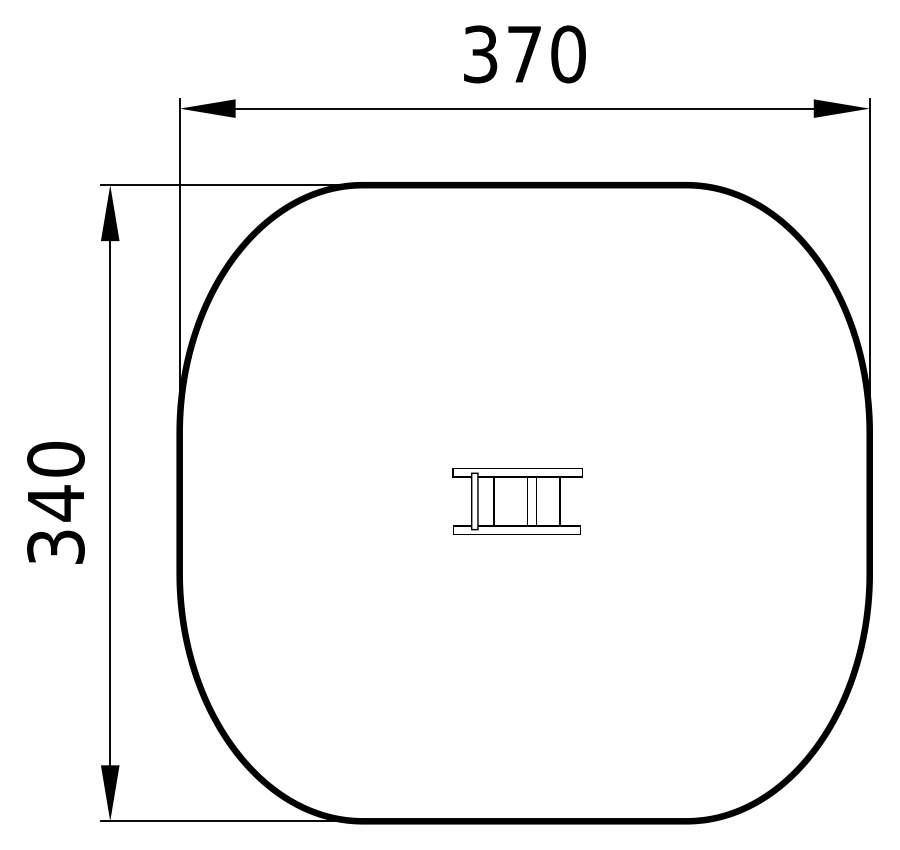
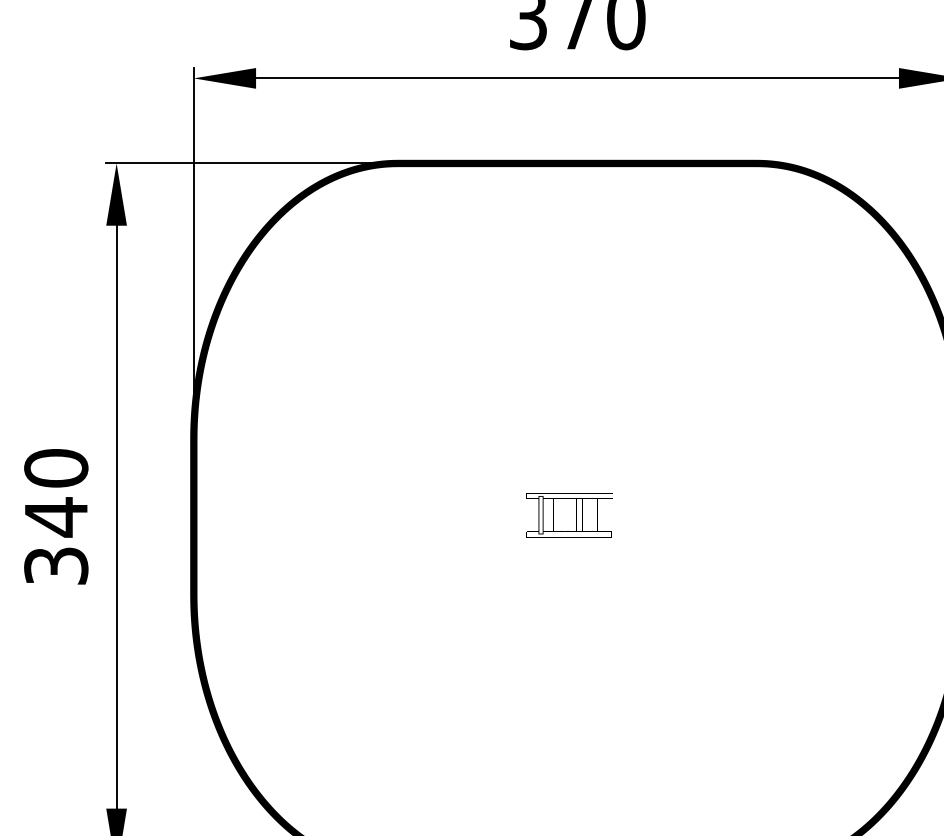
part: (517, 501) -> (569, 515), size x0.6

